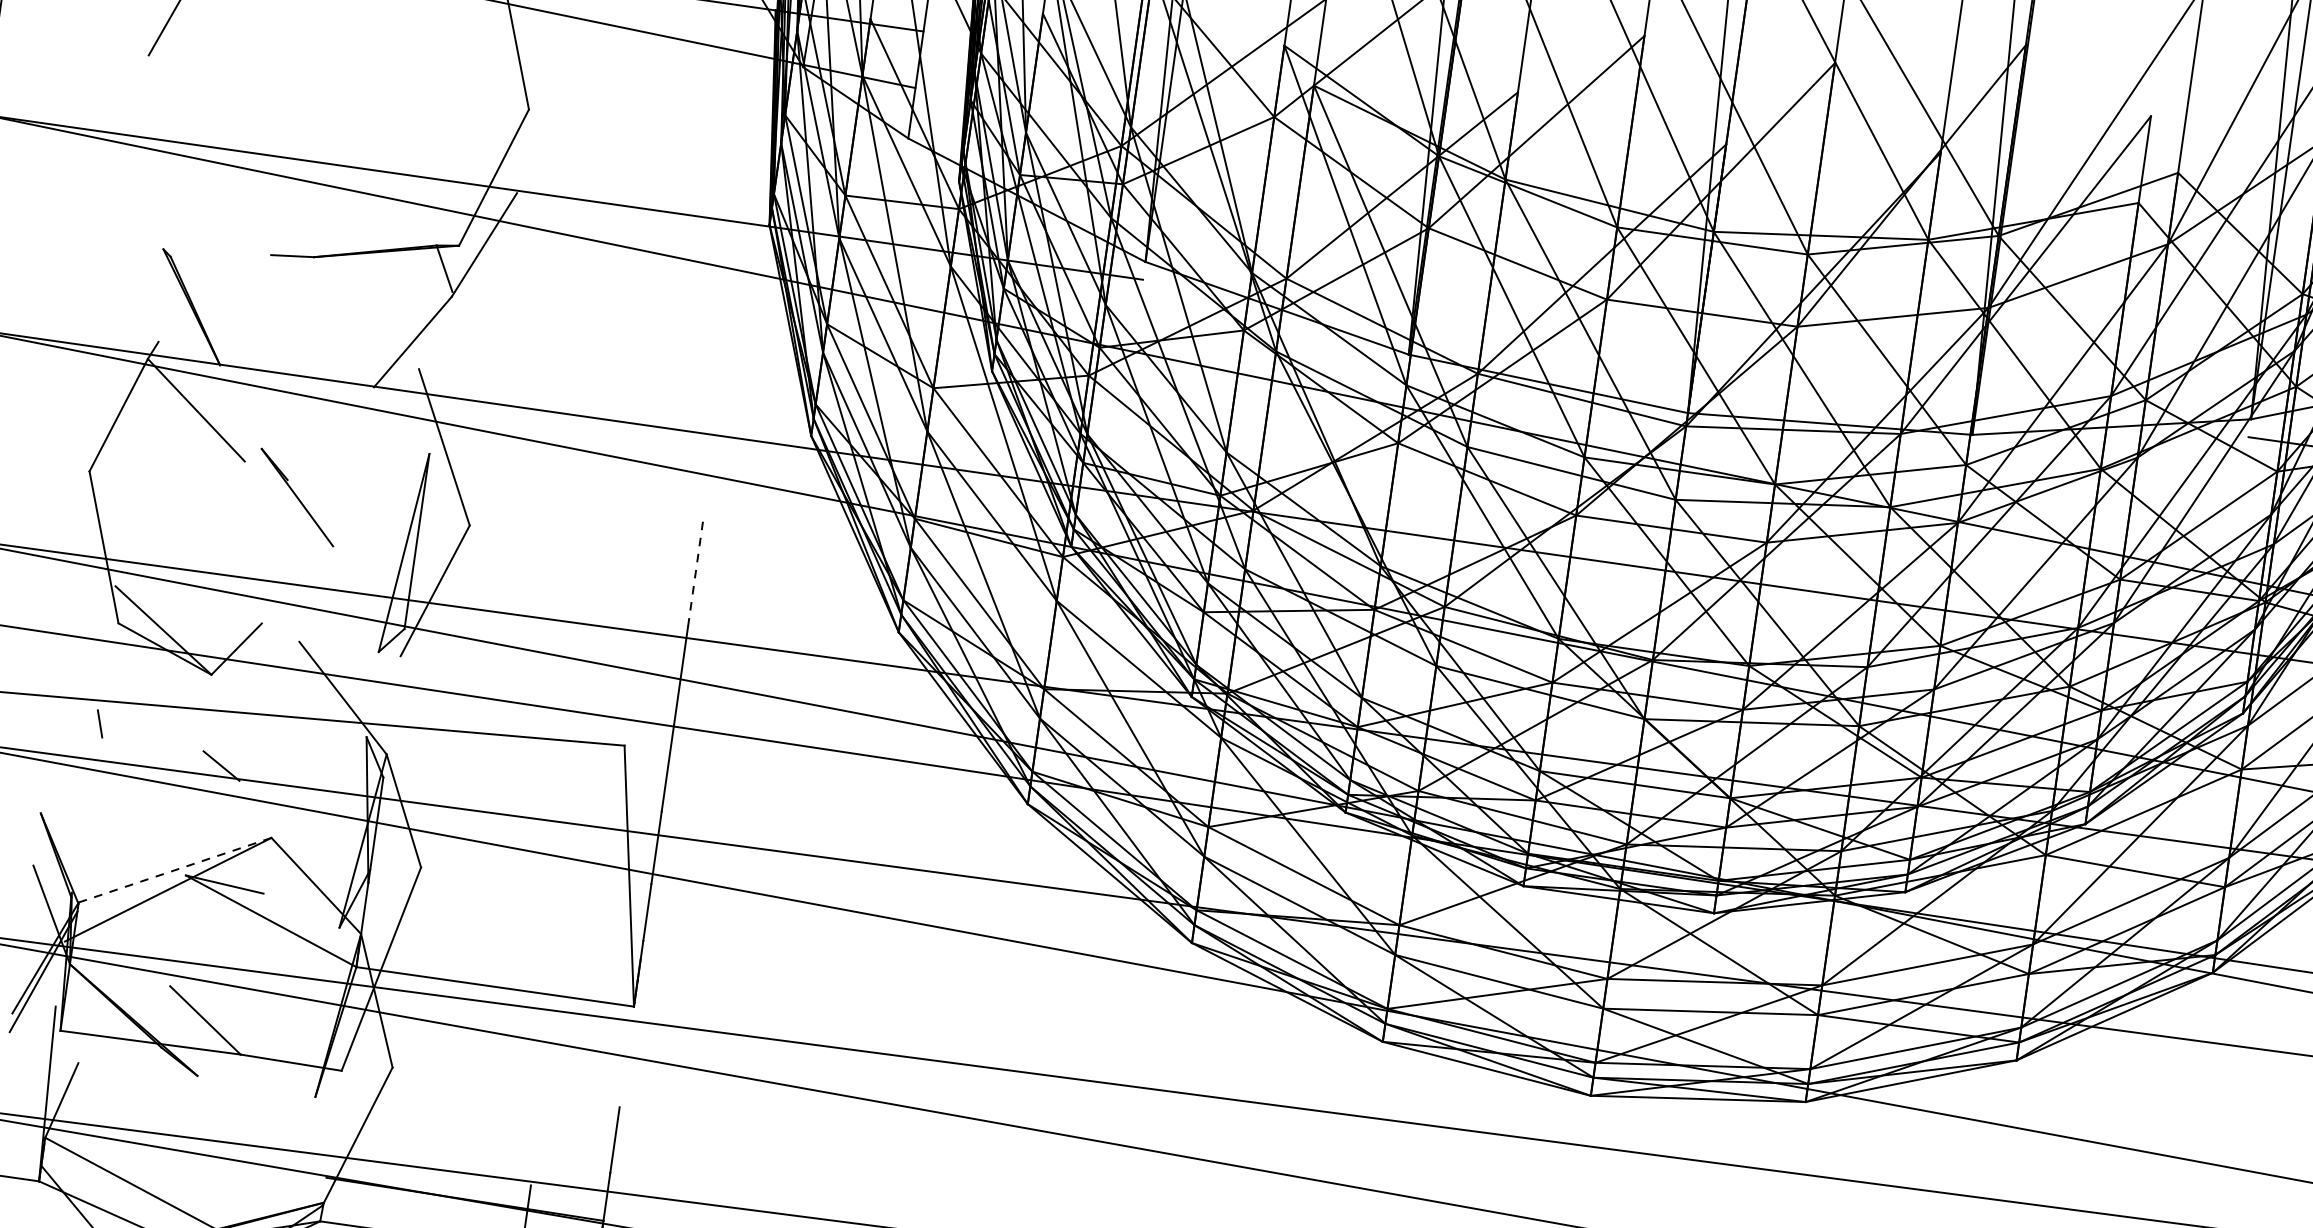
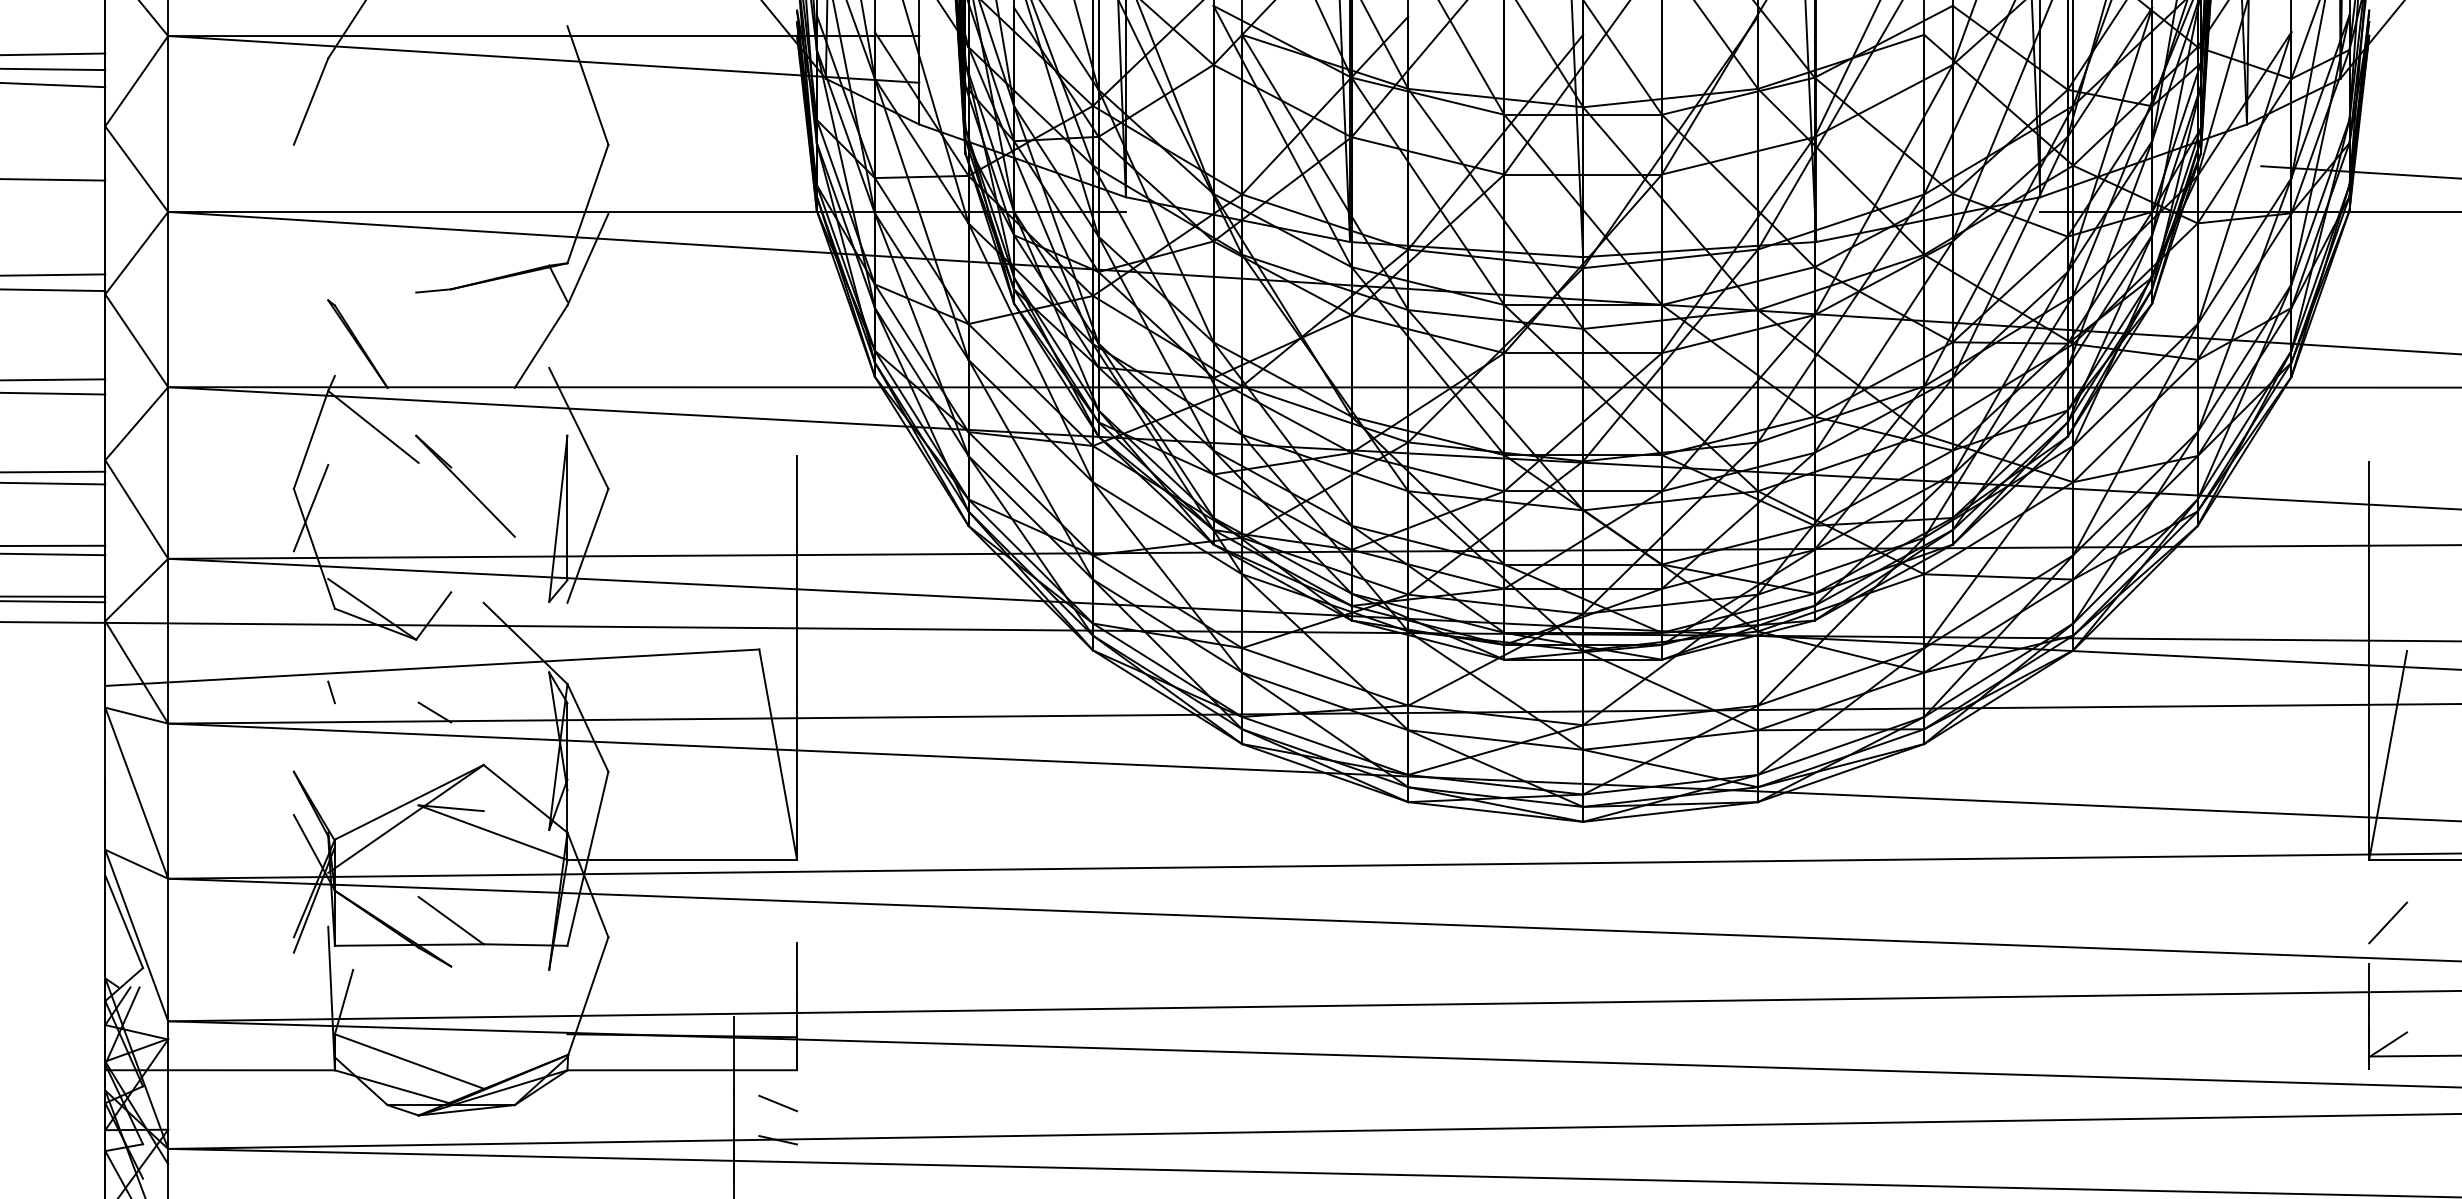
line: (106, 496) -> (310, 507), added
part: (297, 496) -> (465, 485), size x1.43
line: (696, 572) -> (797, 500), dashed -> solid
line: (175, 870) -> (409, 802), dashed -> solid

